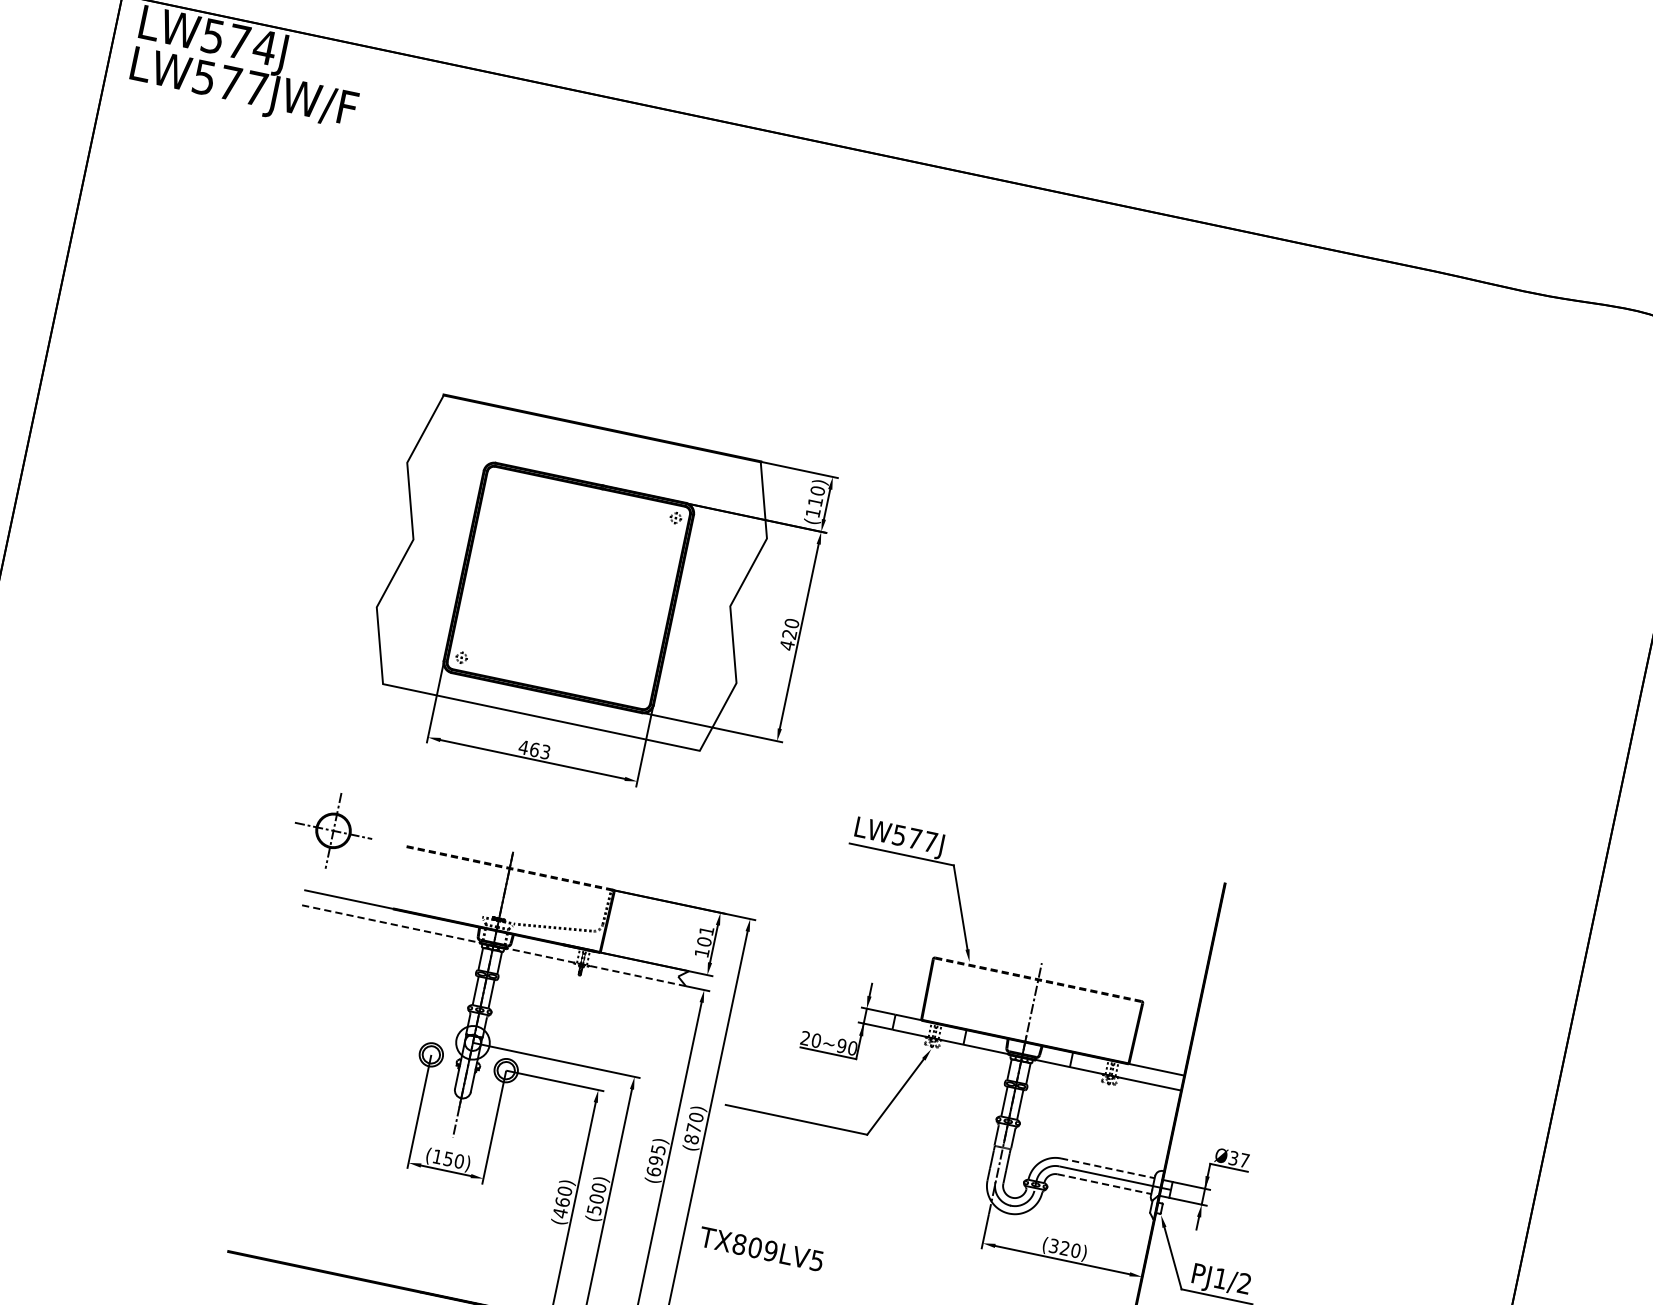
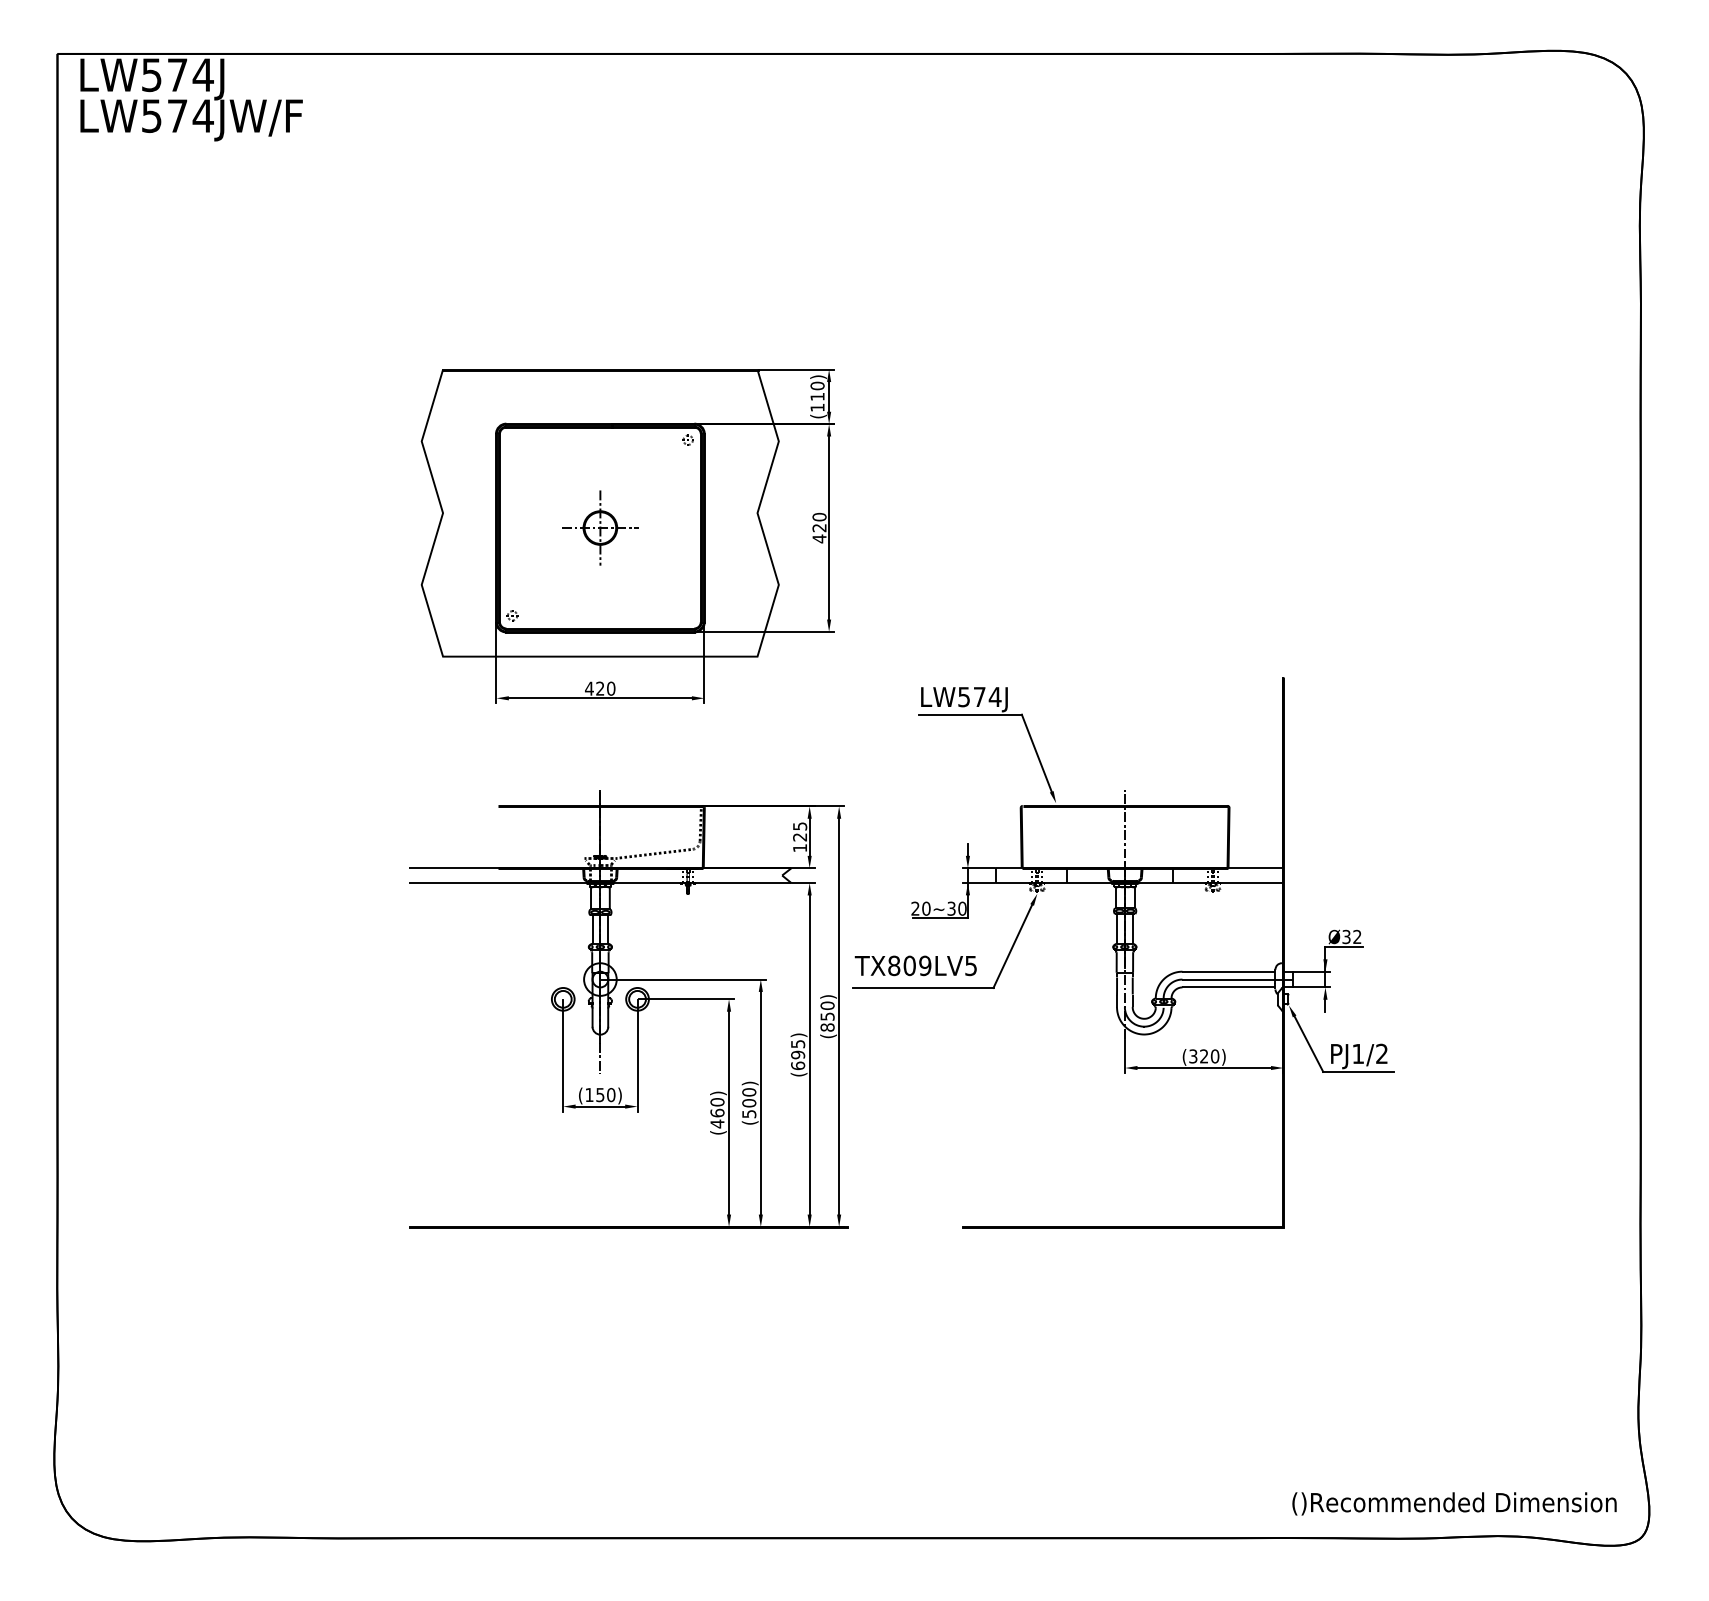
text: (255, 87) -> (202, 115), LW577JW/F -> LW574JW/F
text: (539, 750) -> (605, 688), 463 -> 420
part: (333, 830) -> (600, 527), moved
text: (930, 841) -> (994, 696), LW577J -> LW574J
line: (509, 868) -> (600, 806), dashed -> solid
text: (705, 936) -> (800, 831), 101 -> 125
line: (492, 945) -> (599, 883), dashed -> solid
line: (1038, 979) -> (1125, 806), dashed -> solid
text: (841, 1045) -> (951, 908), 20~90 -> 20~30
text: (693, 1128) -> (827, 1016), (870) -> (850)
text: (1244, 1160) -> (1357, 936), Ø37 -> Ø32
line: (1107, 1168) -> (1228, 971), dashed -> solid
line: (1104, 1184) -> (1228, 987), dashed -> solid
text: (761, 1248) -> (915, 965), moved

